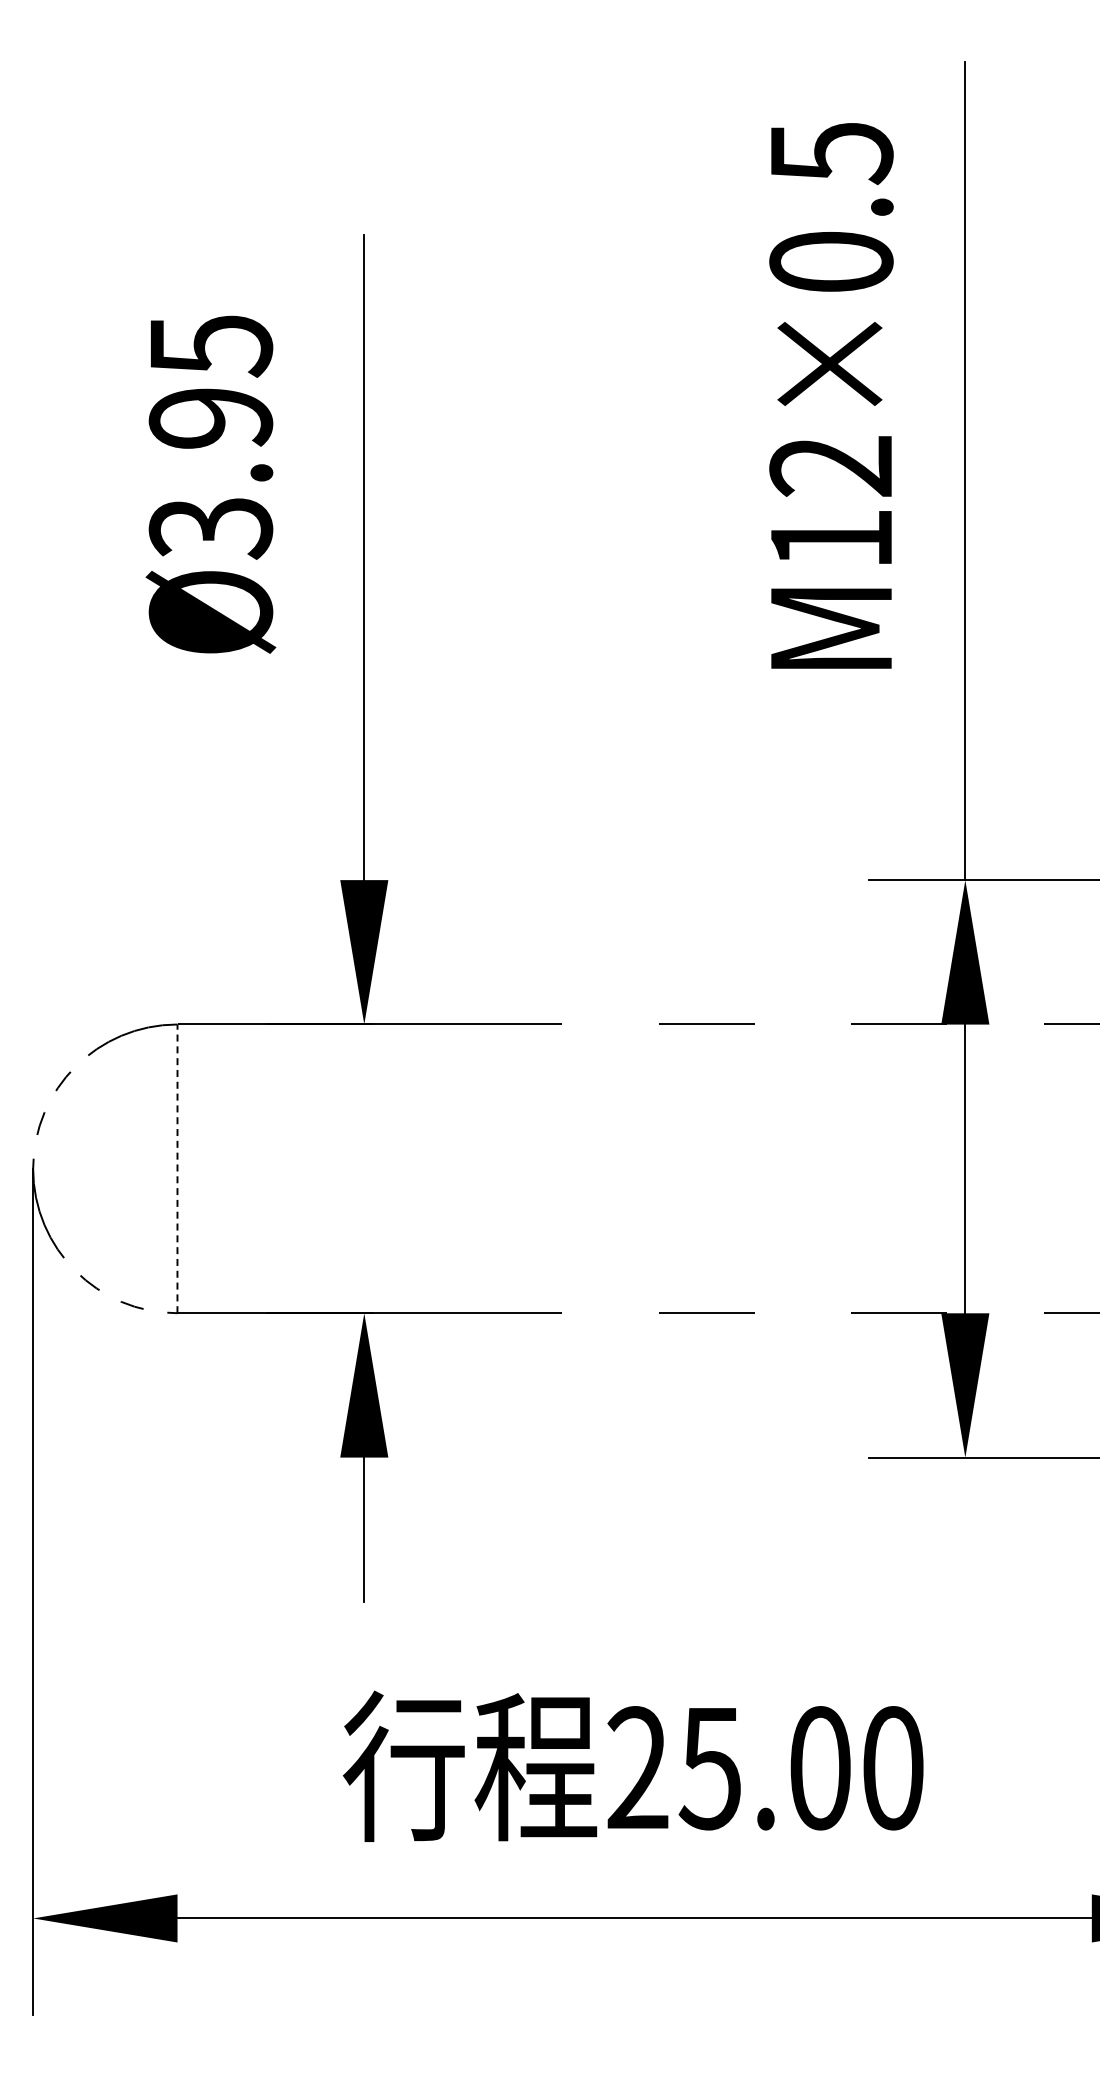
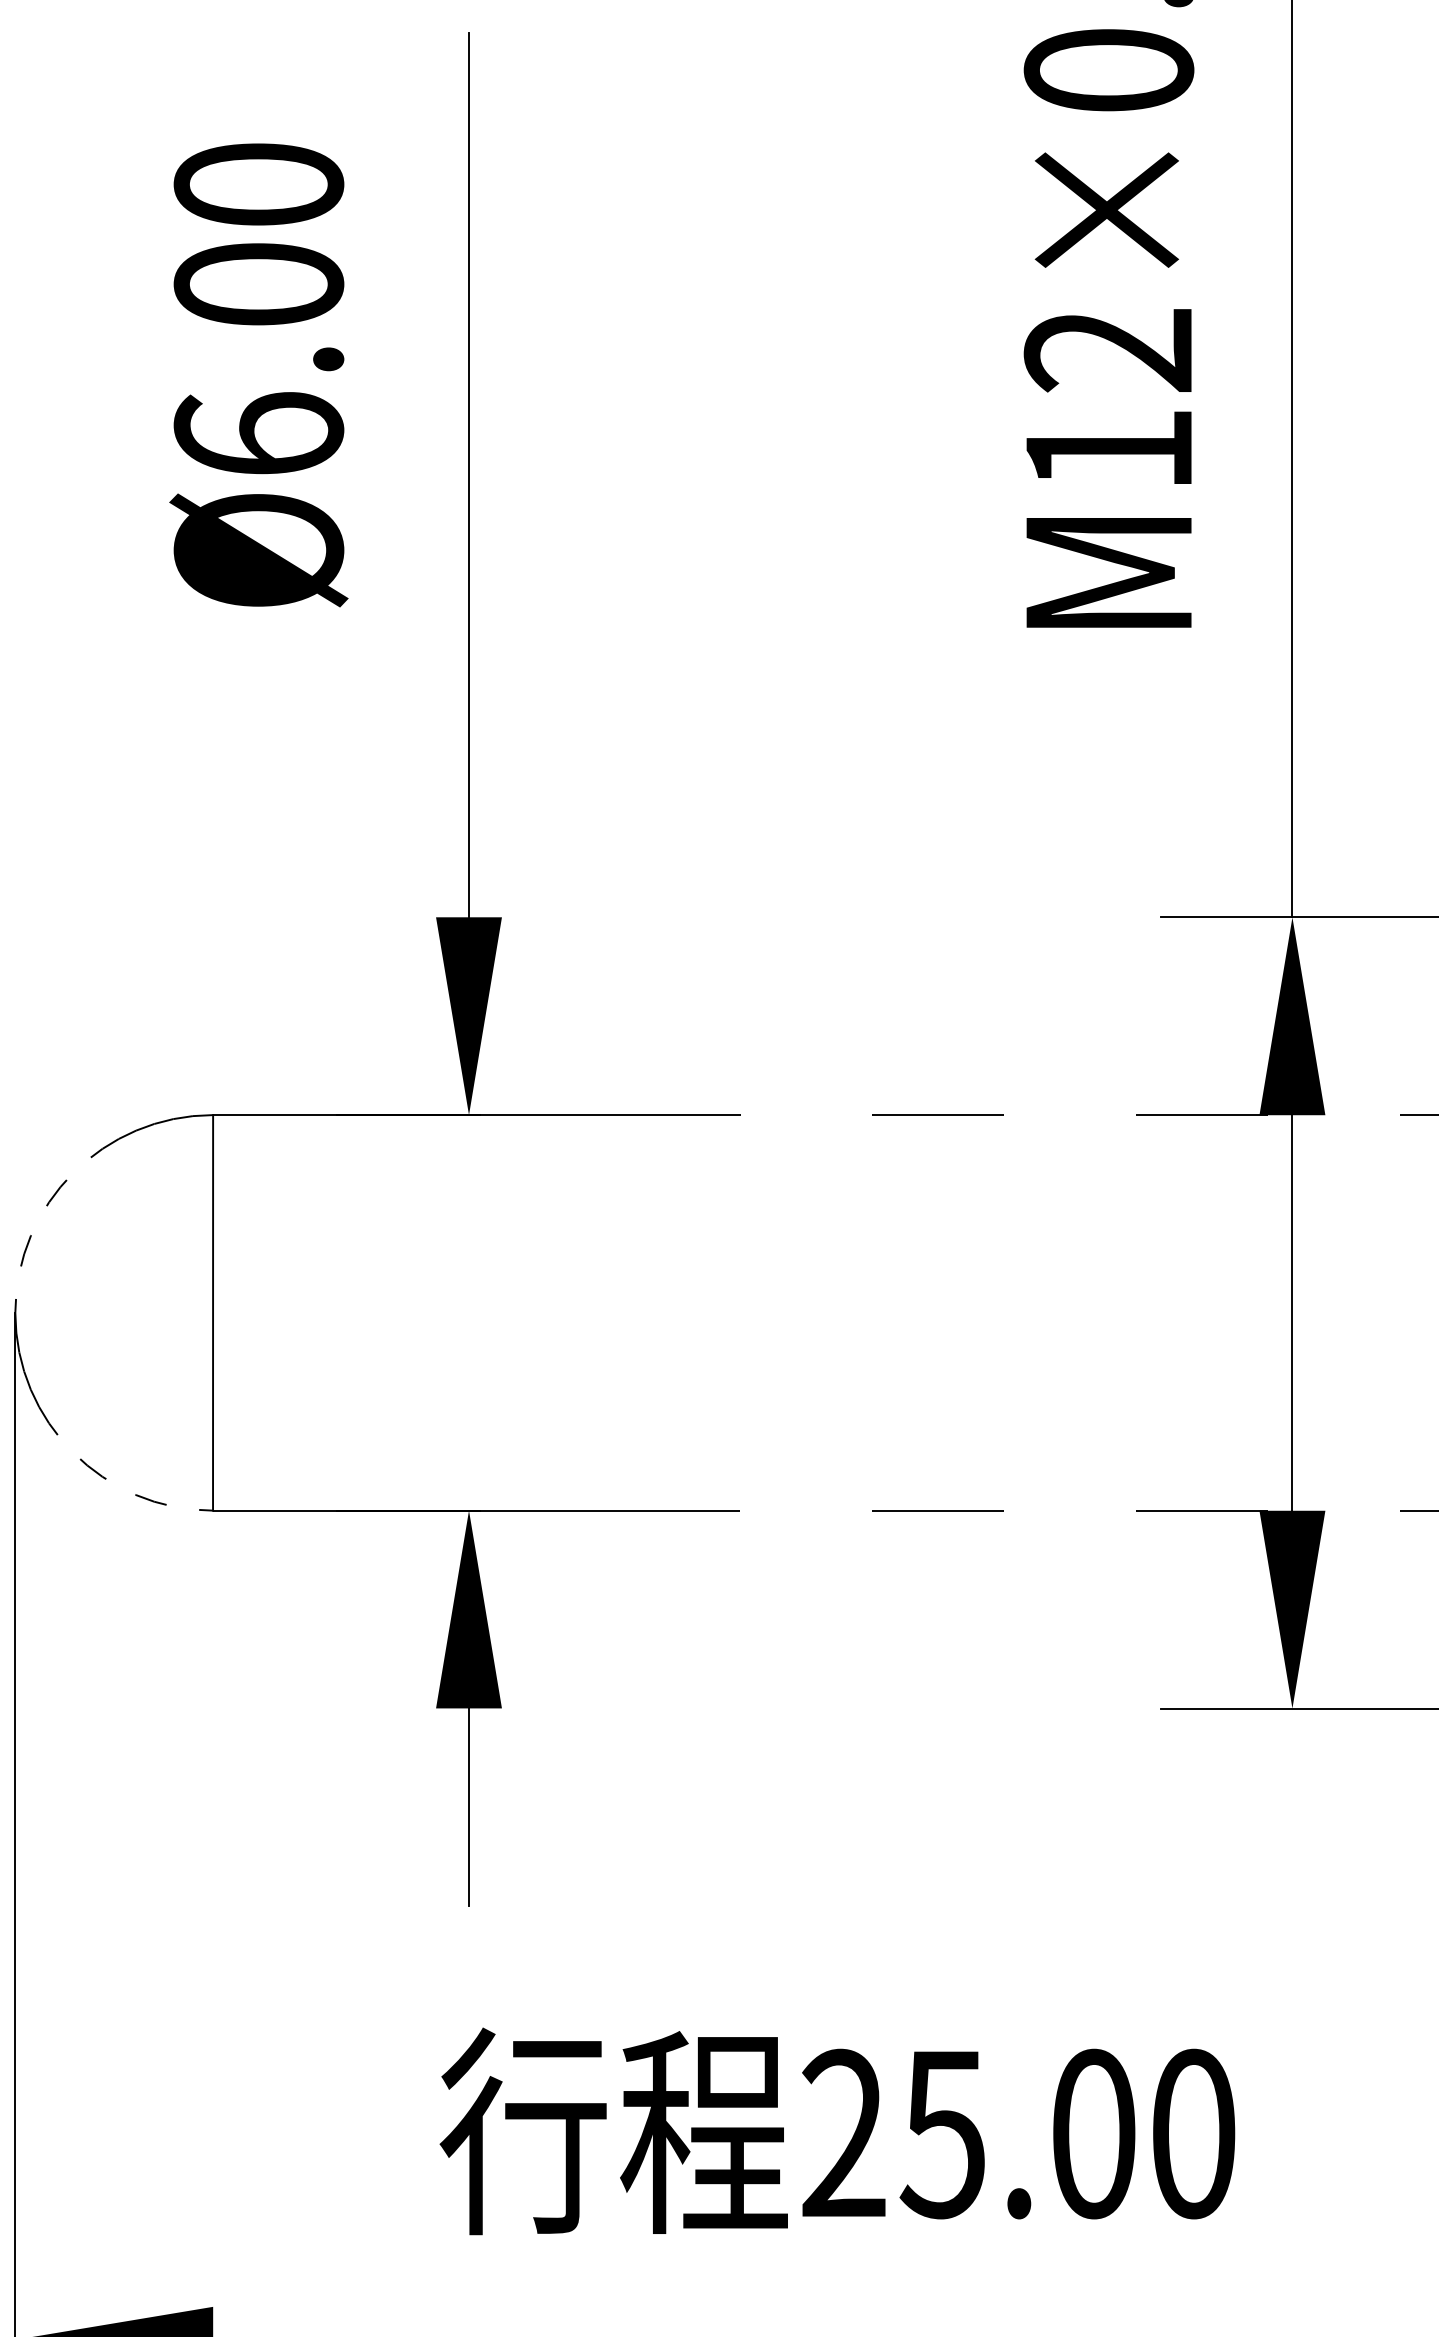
text: (210, 437) -> (258, 310), Ø3.95 -> Ø6.00
line: (177, 1168) -> (213, 1312), dashed -> solid

